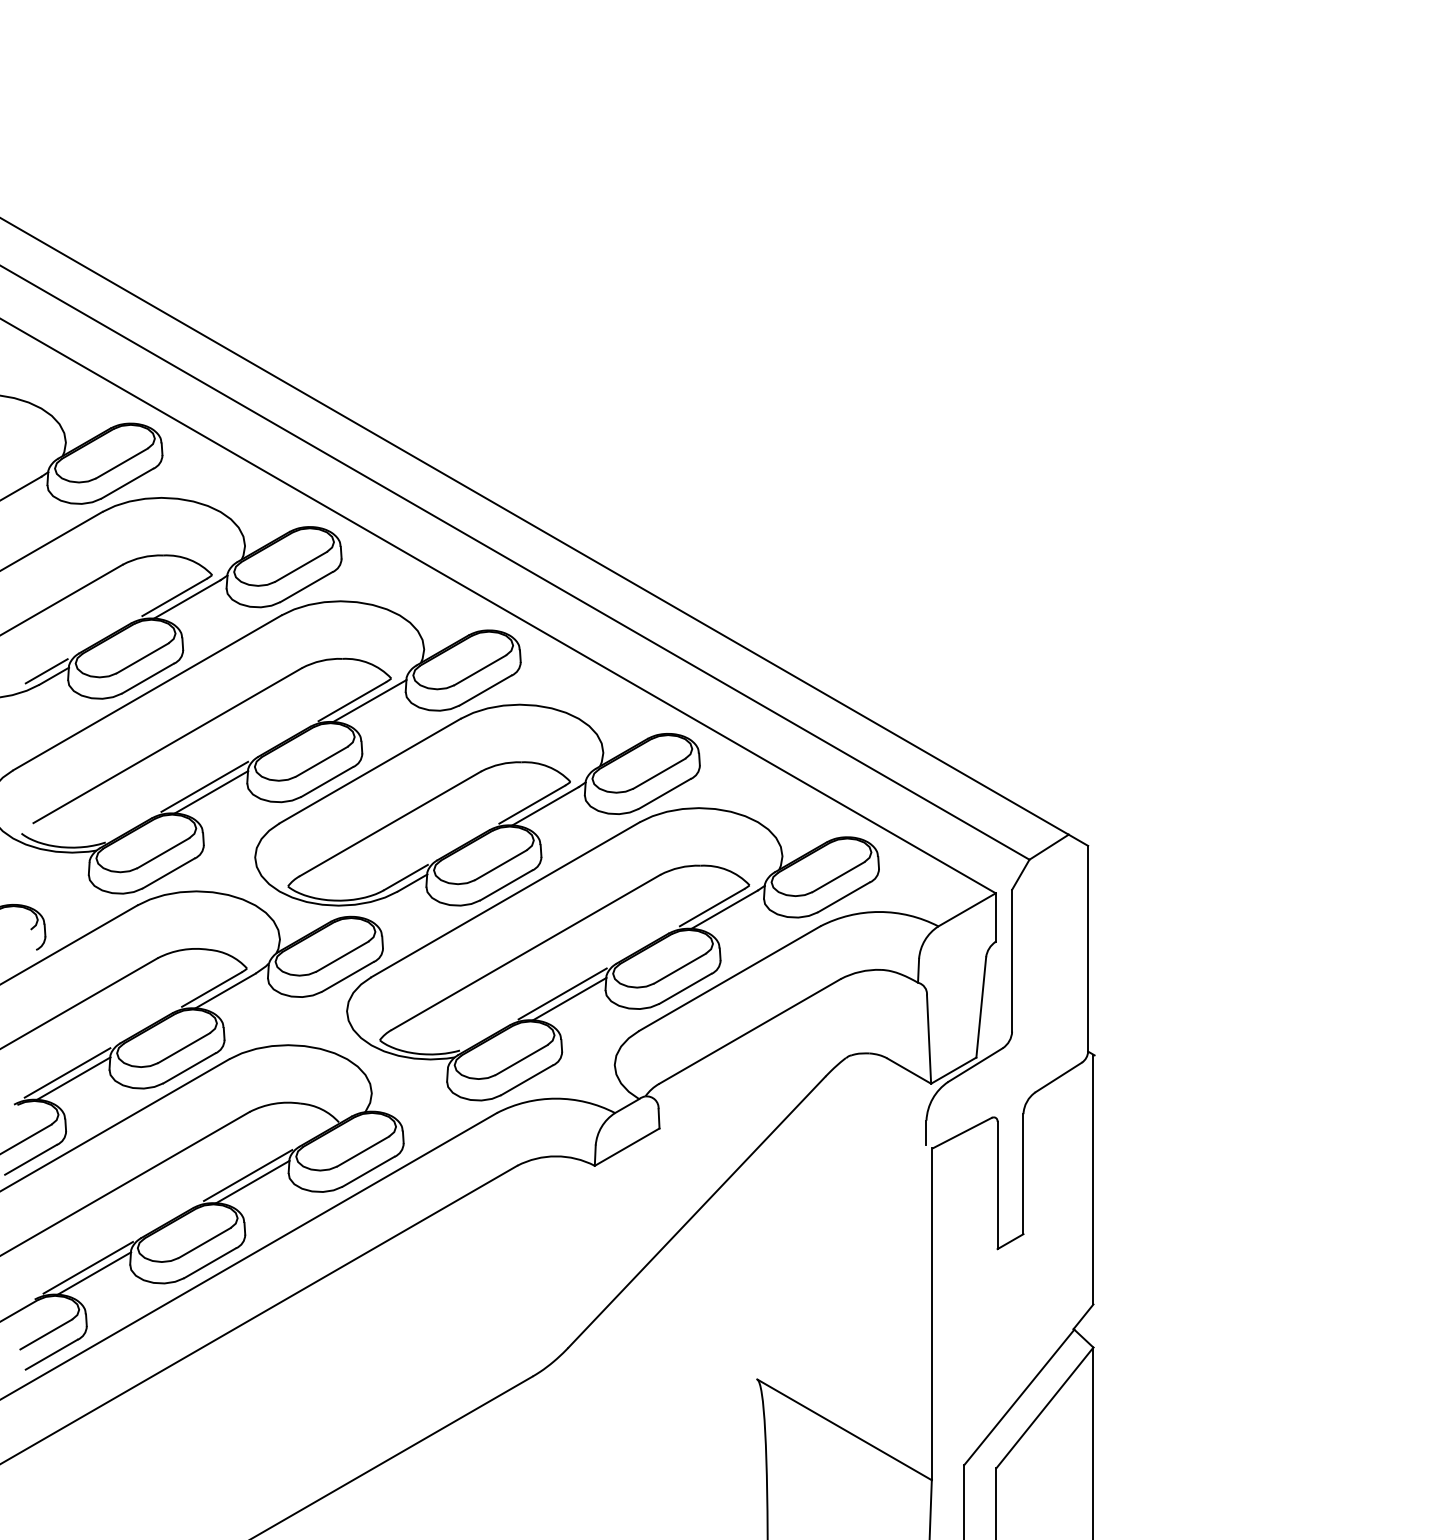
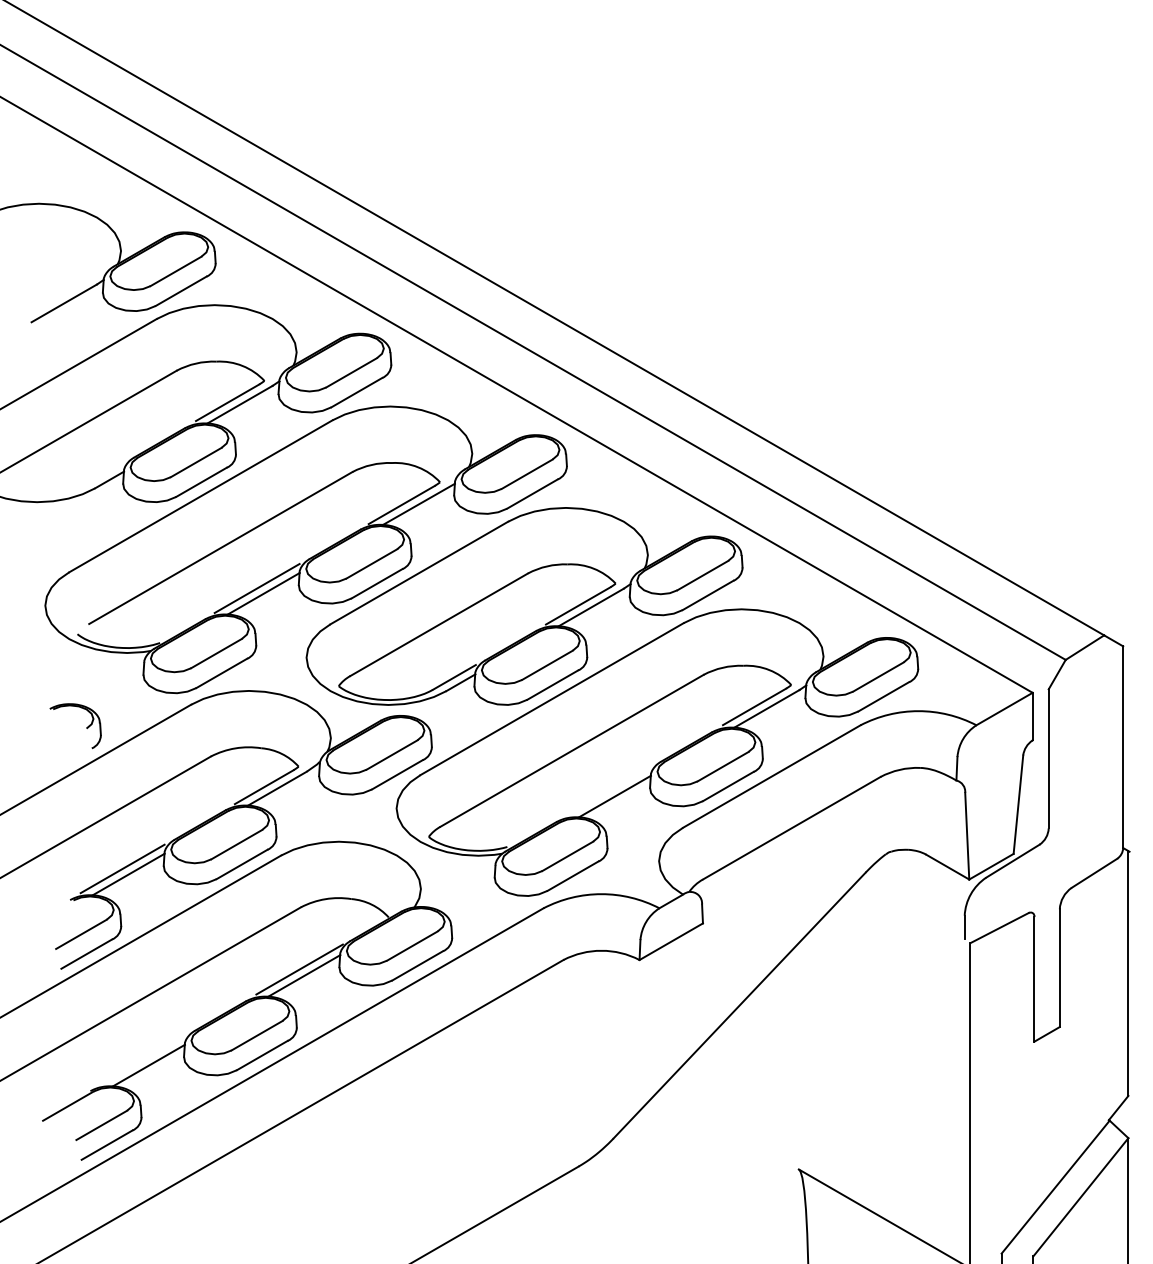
line: (46, 671) -> (101, 475), removed
line: (562, 993) -> (607, 791), removed
line: (87, 1267) -> (142, 1059), removed

